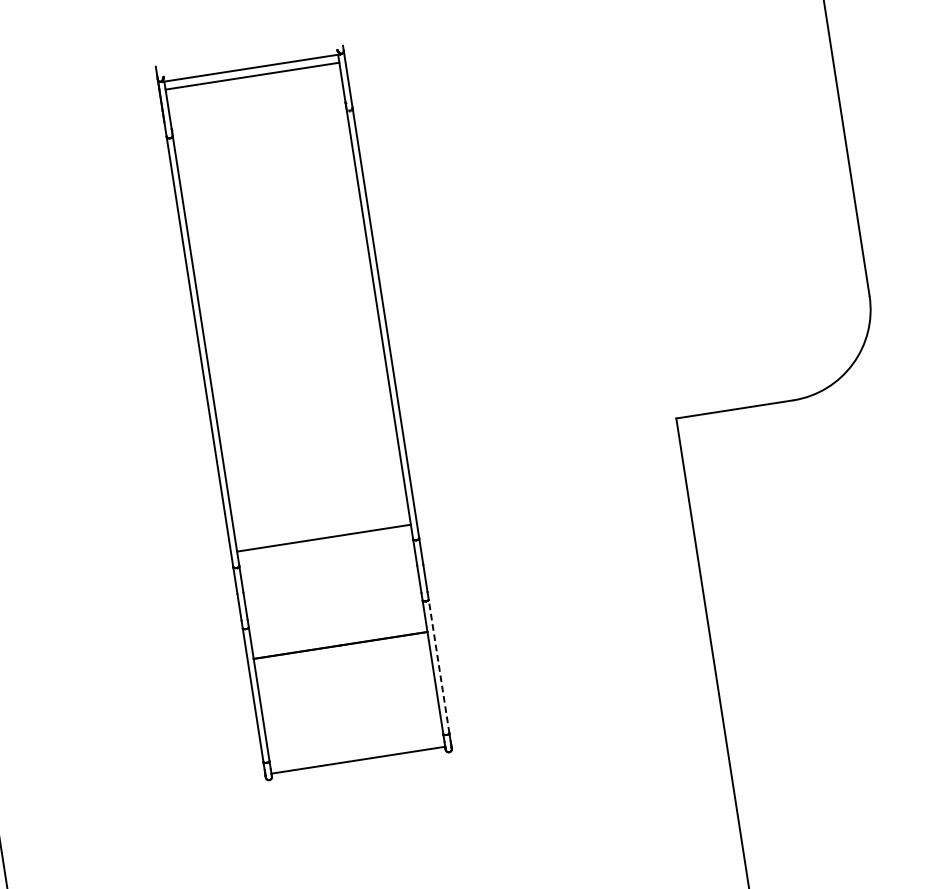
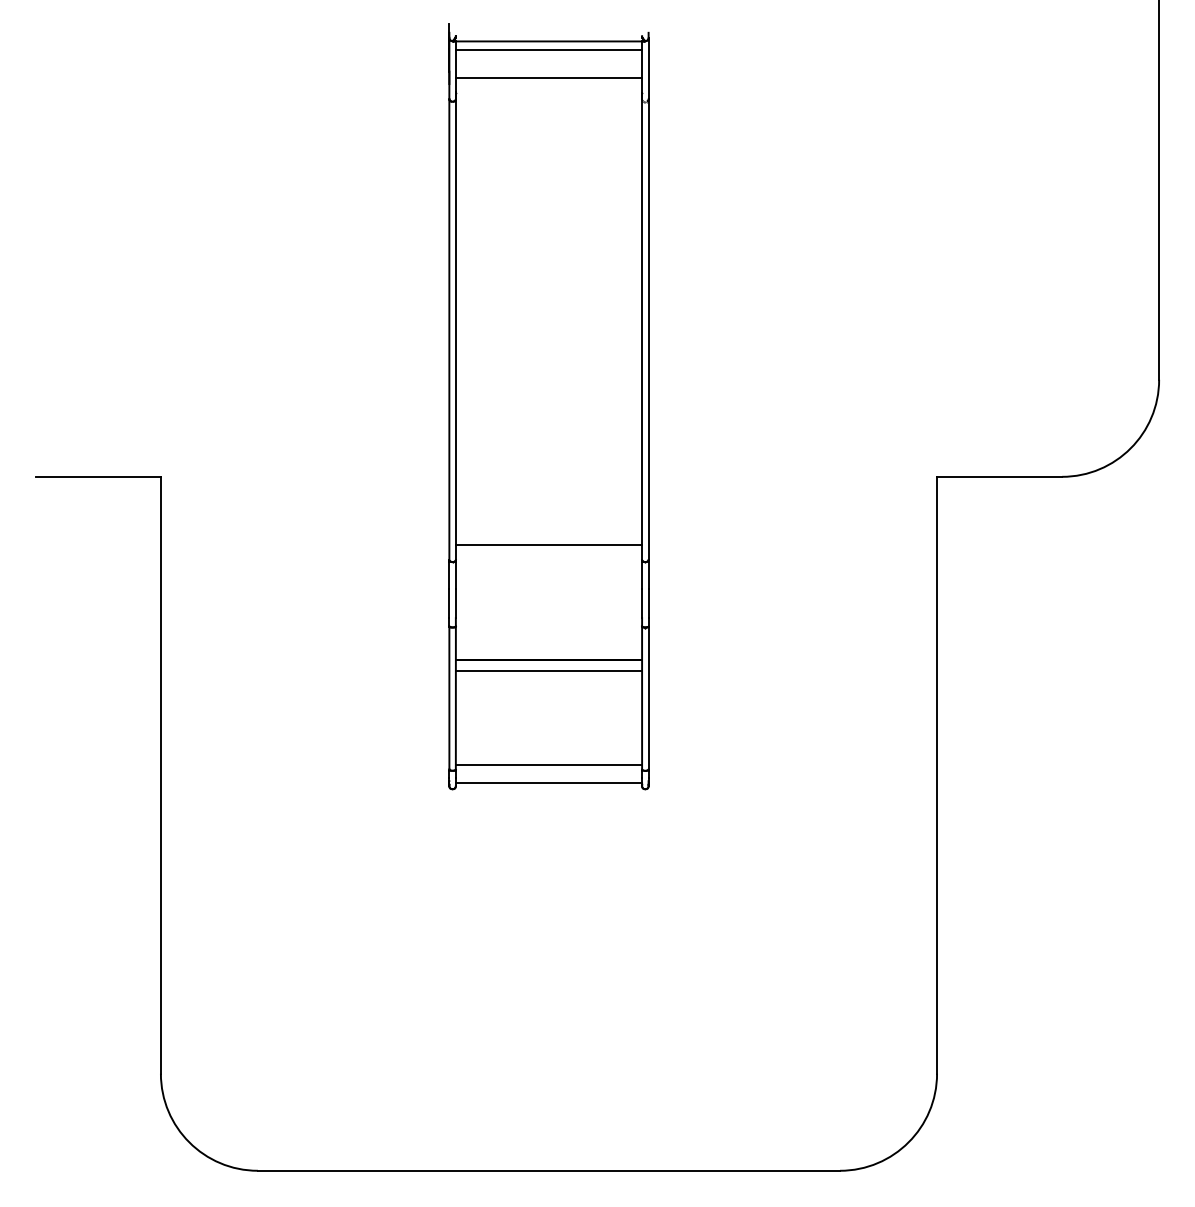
line: (256, 101) -> (548, 77), added
line: (341, 656) -> (548, 671), added
line: (439, 667) -> (648, 698), dashed -> solid
line: (355, 743) -> (548, 764), added

